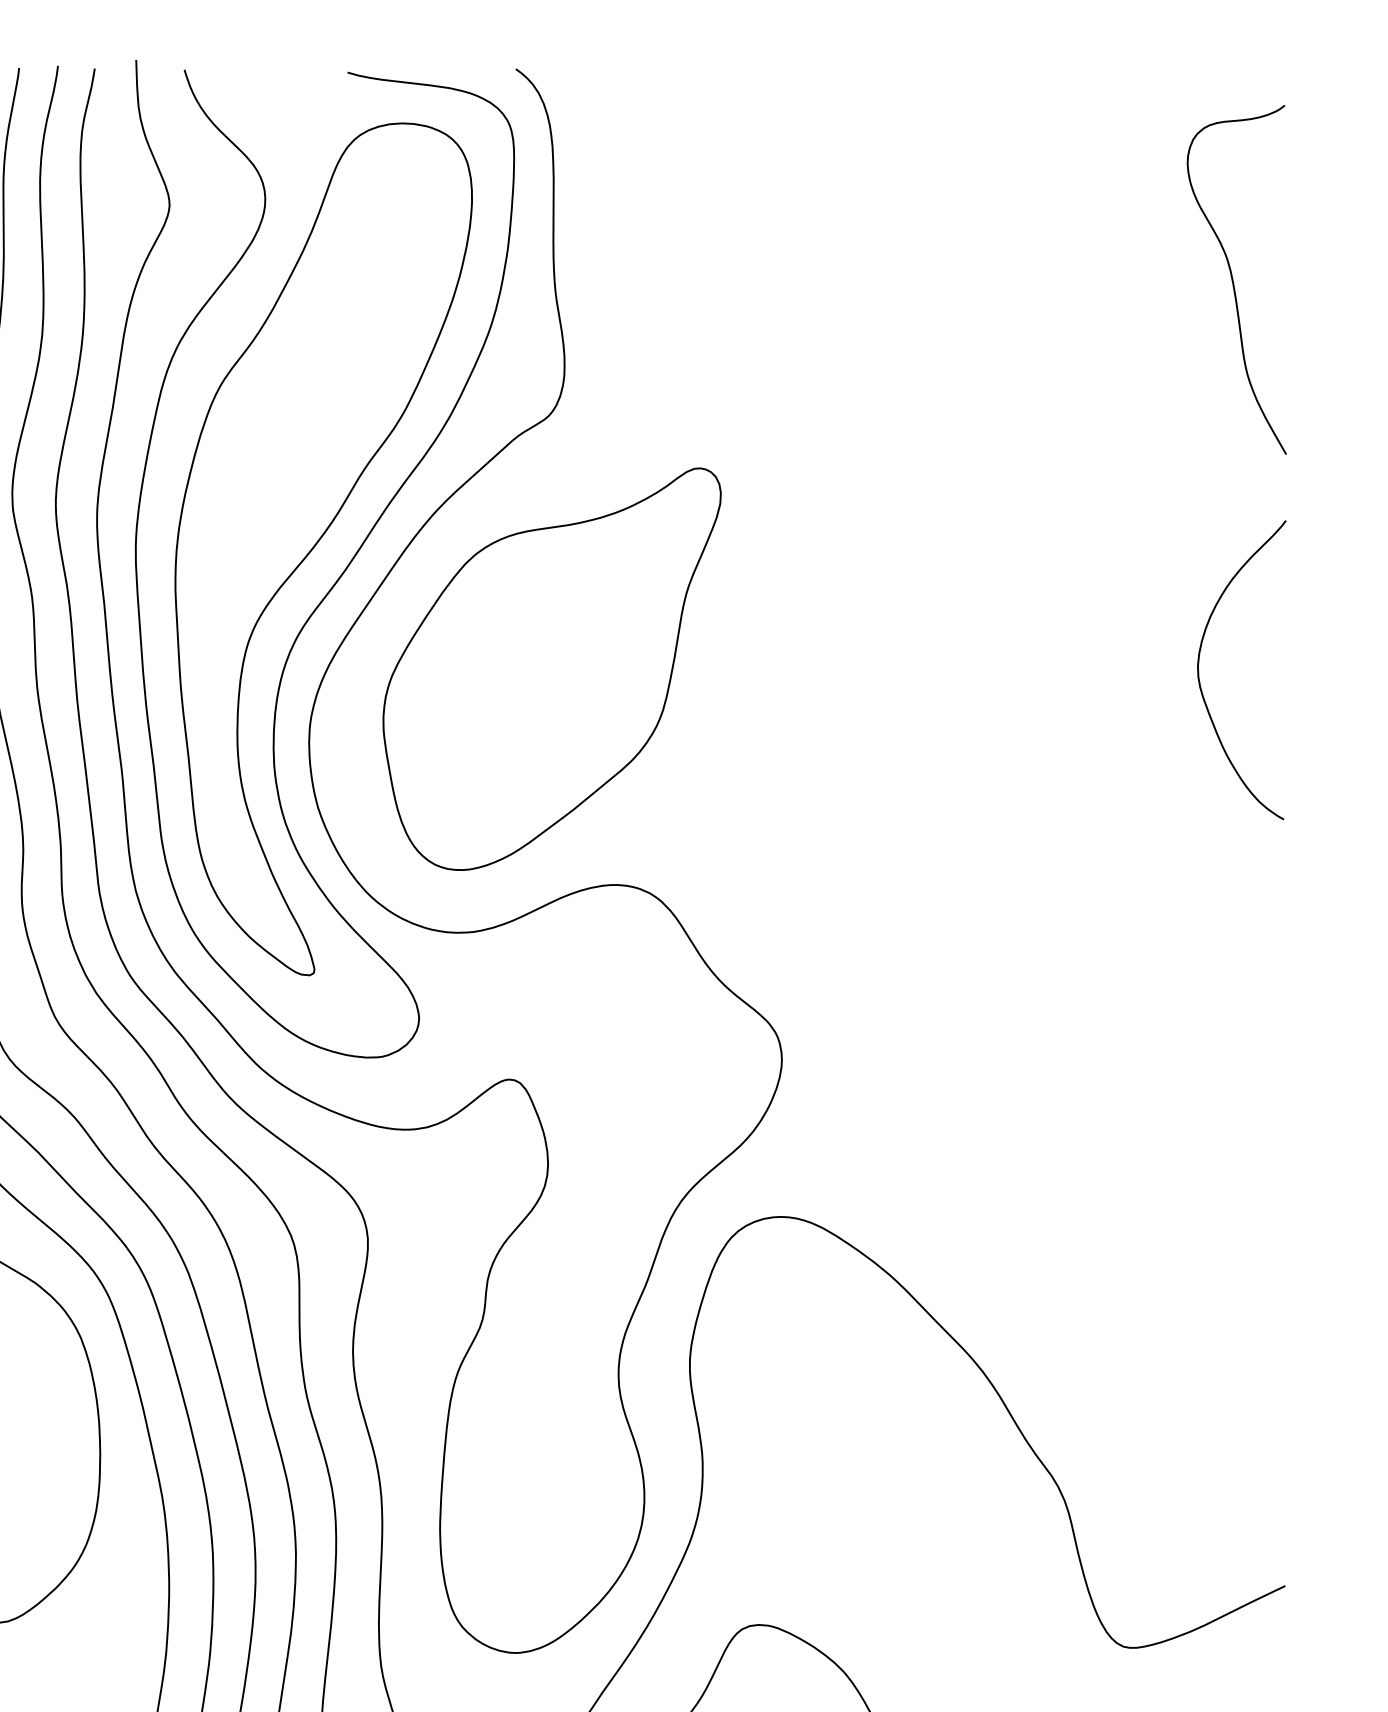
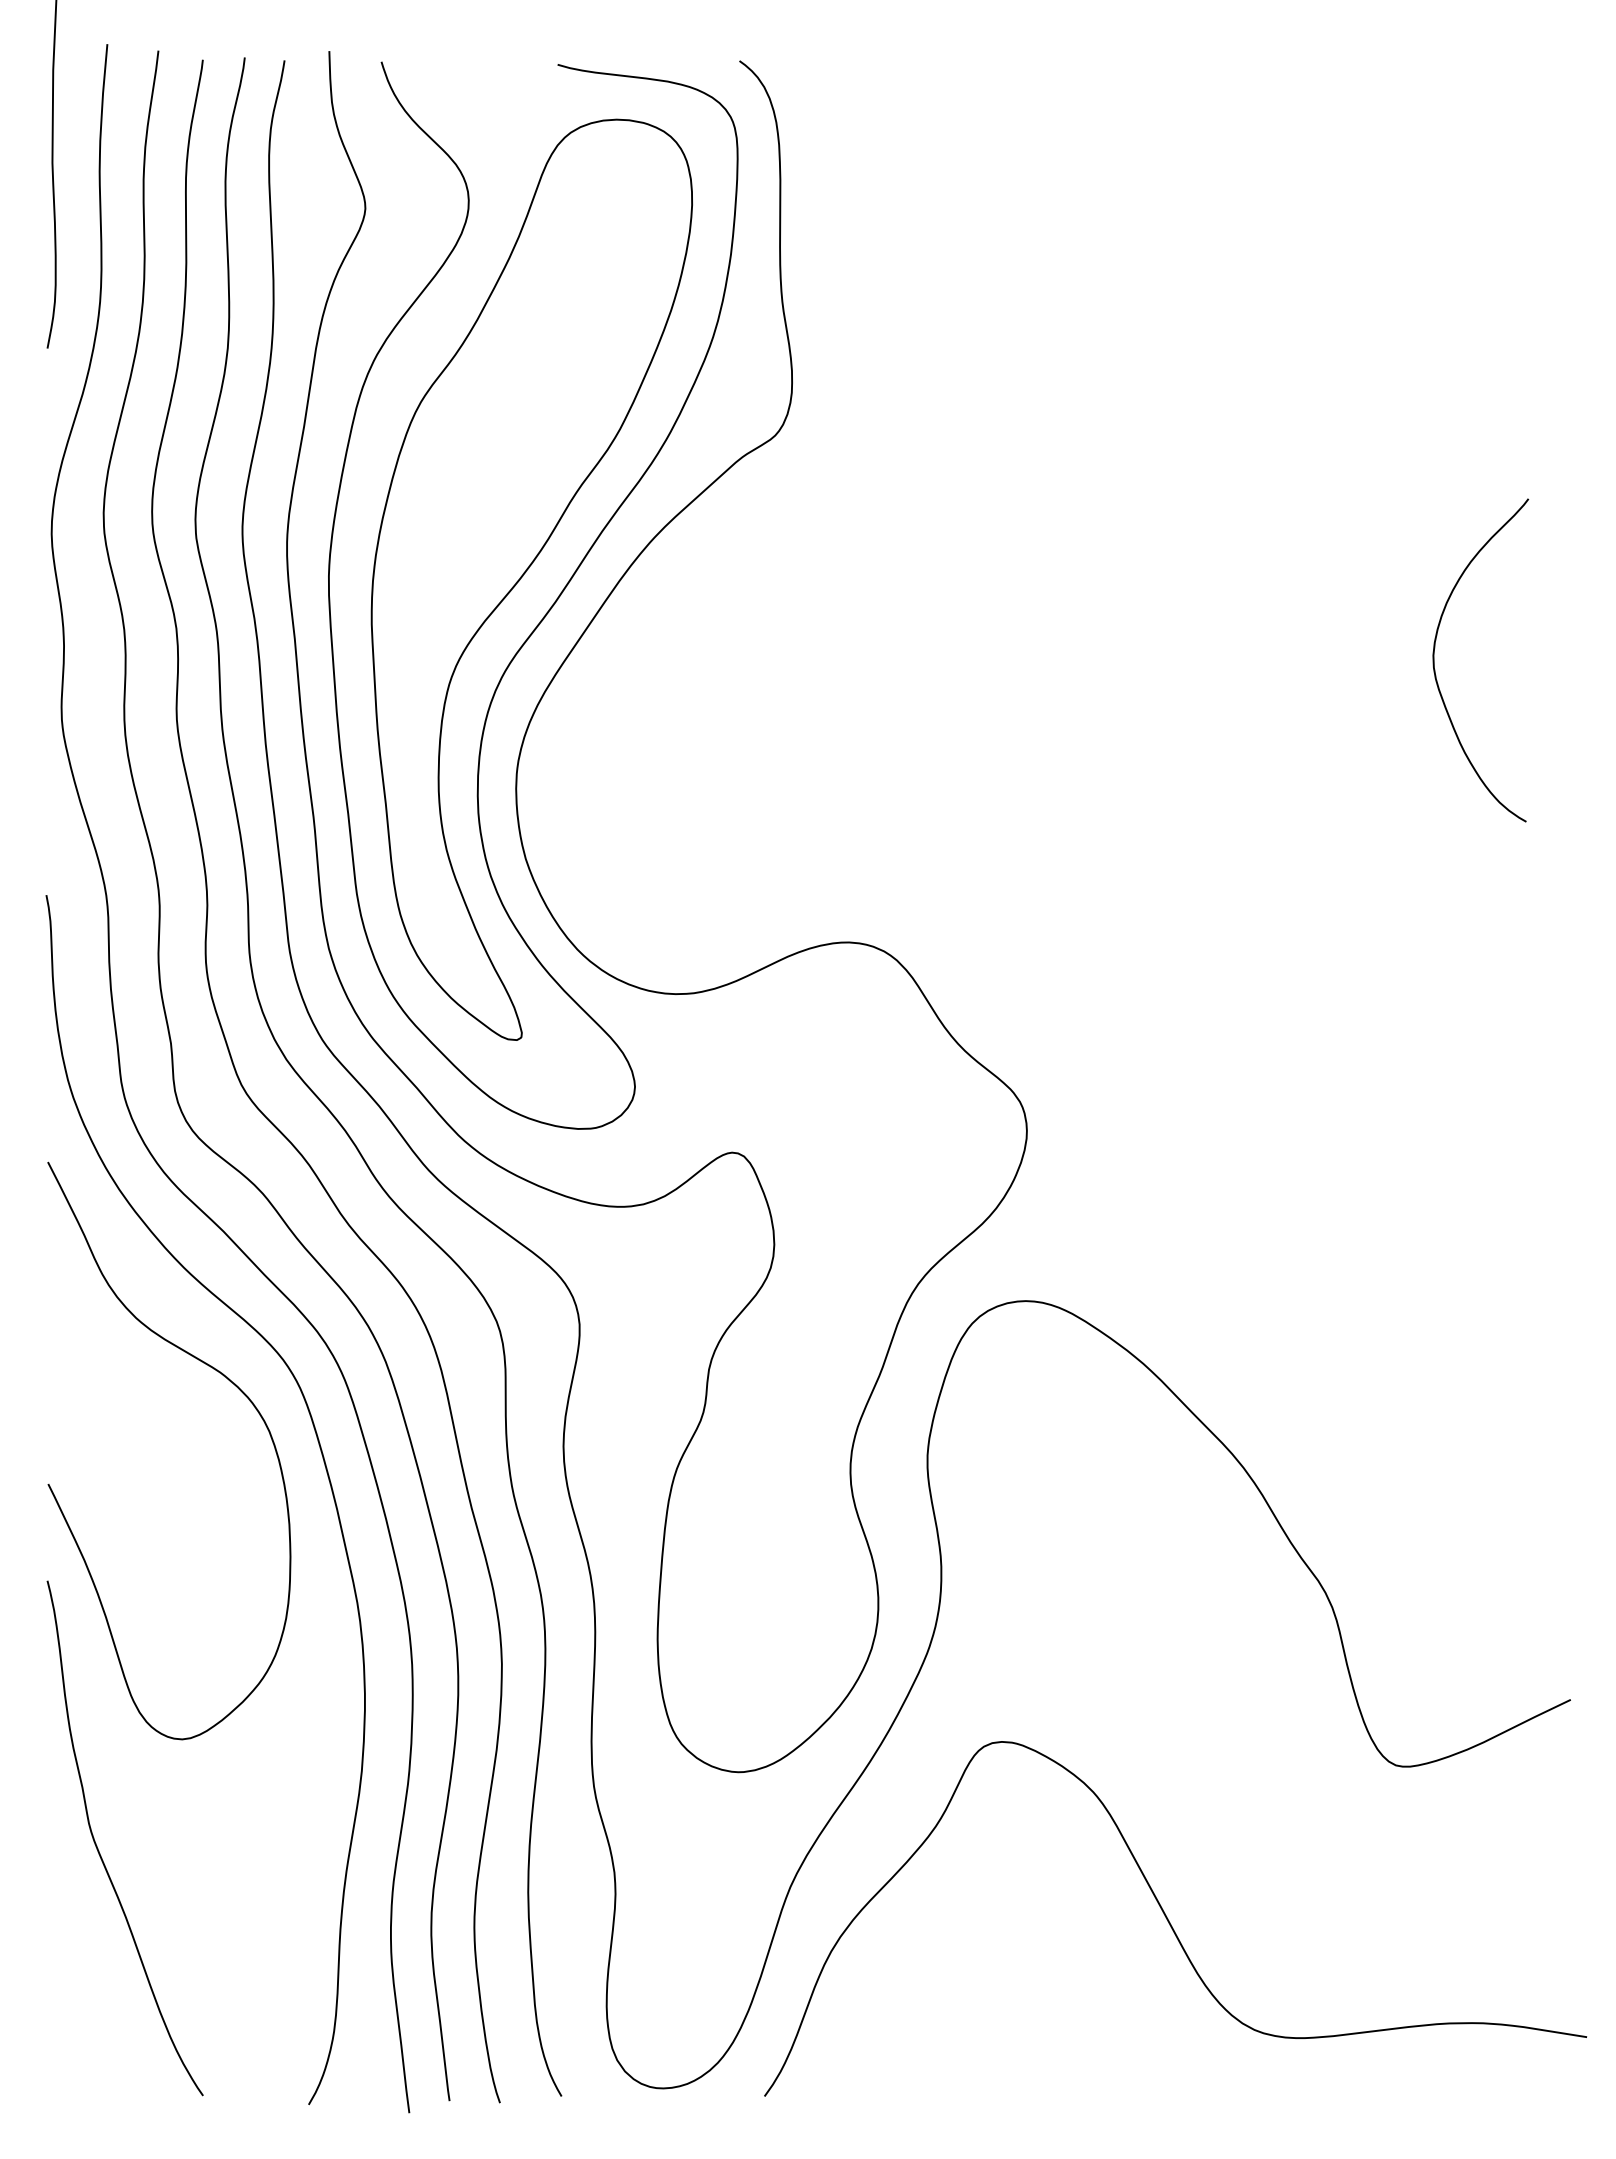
curve: (1233, 279) -> (1514, 288), removed
part: (551, 669) -> (778, 709), removed
curve: (1199, 678) -> (1435, 669), moved

